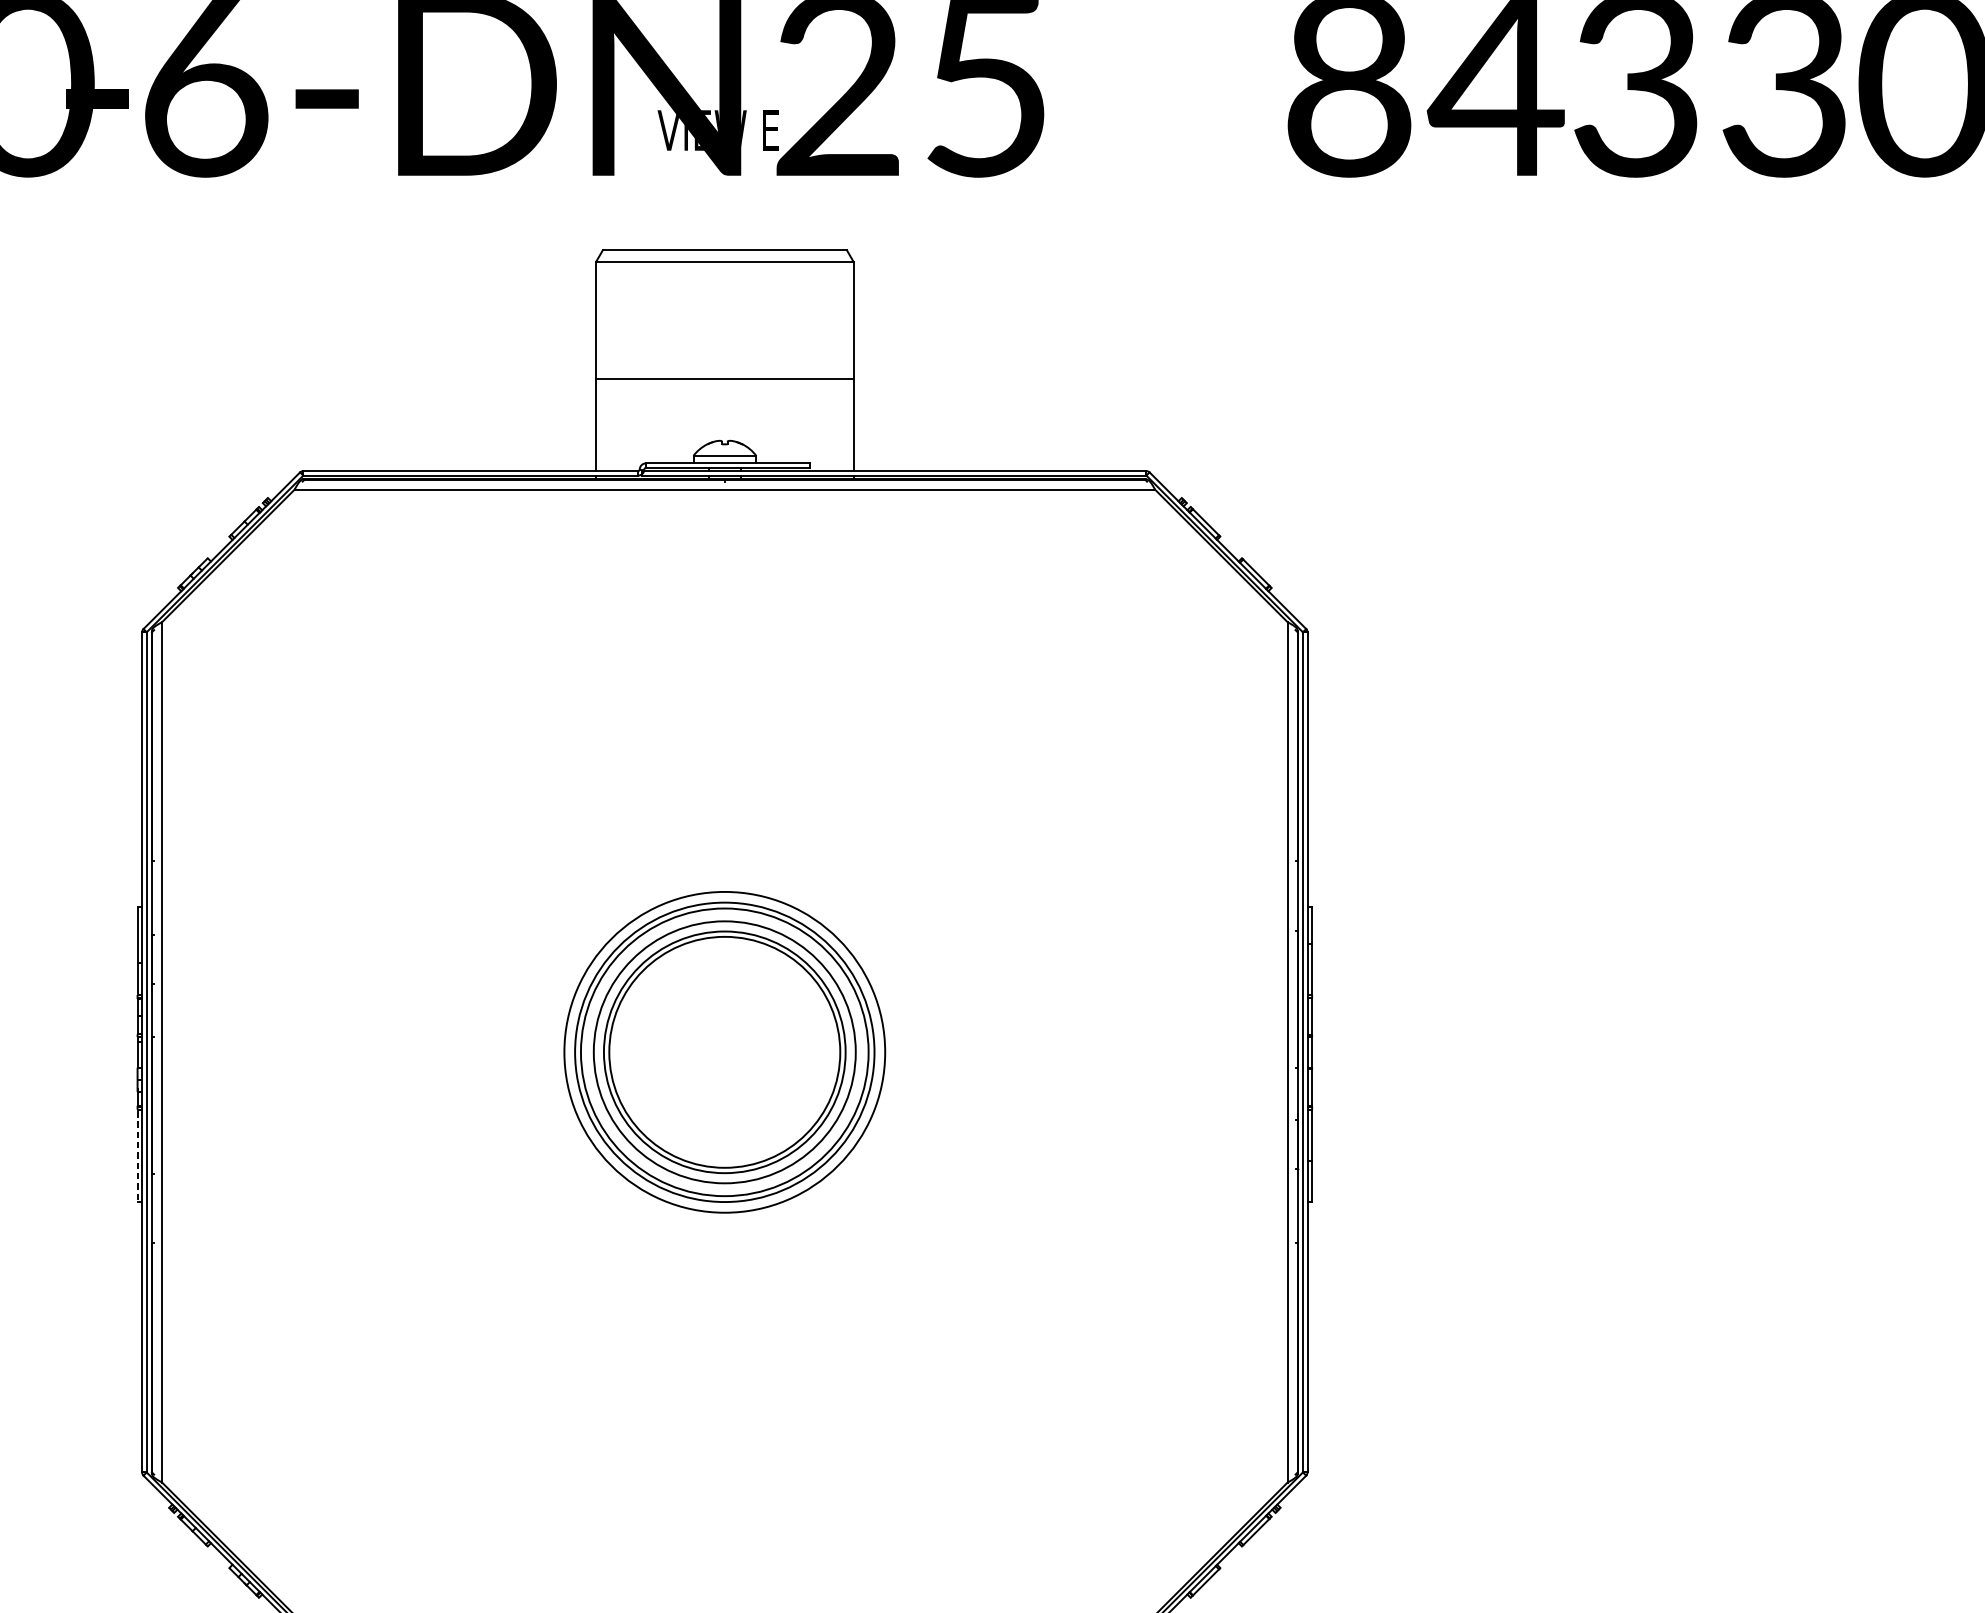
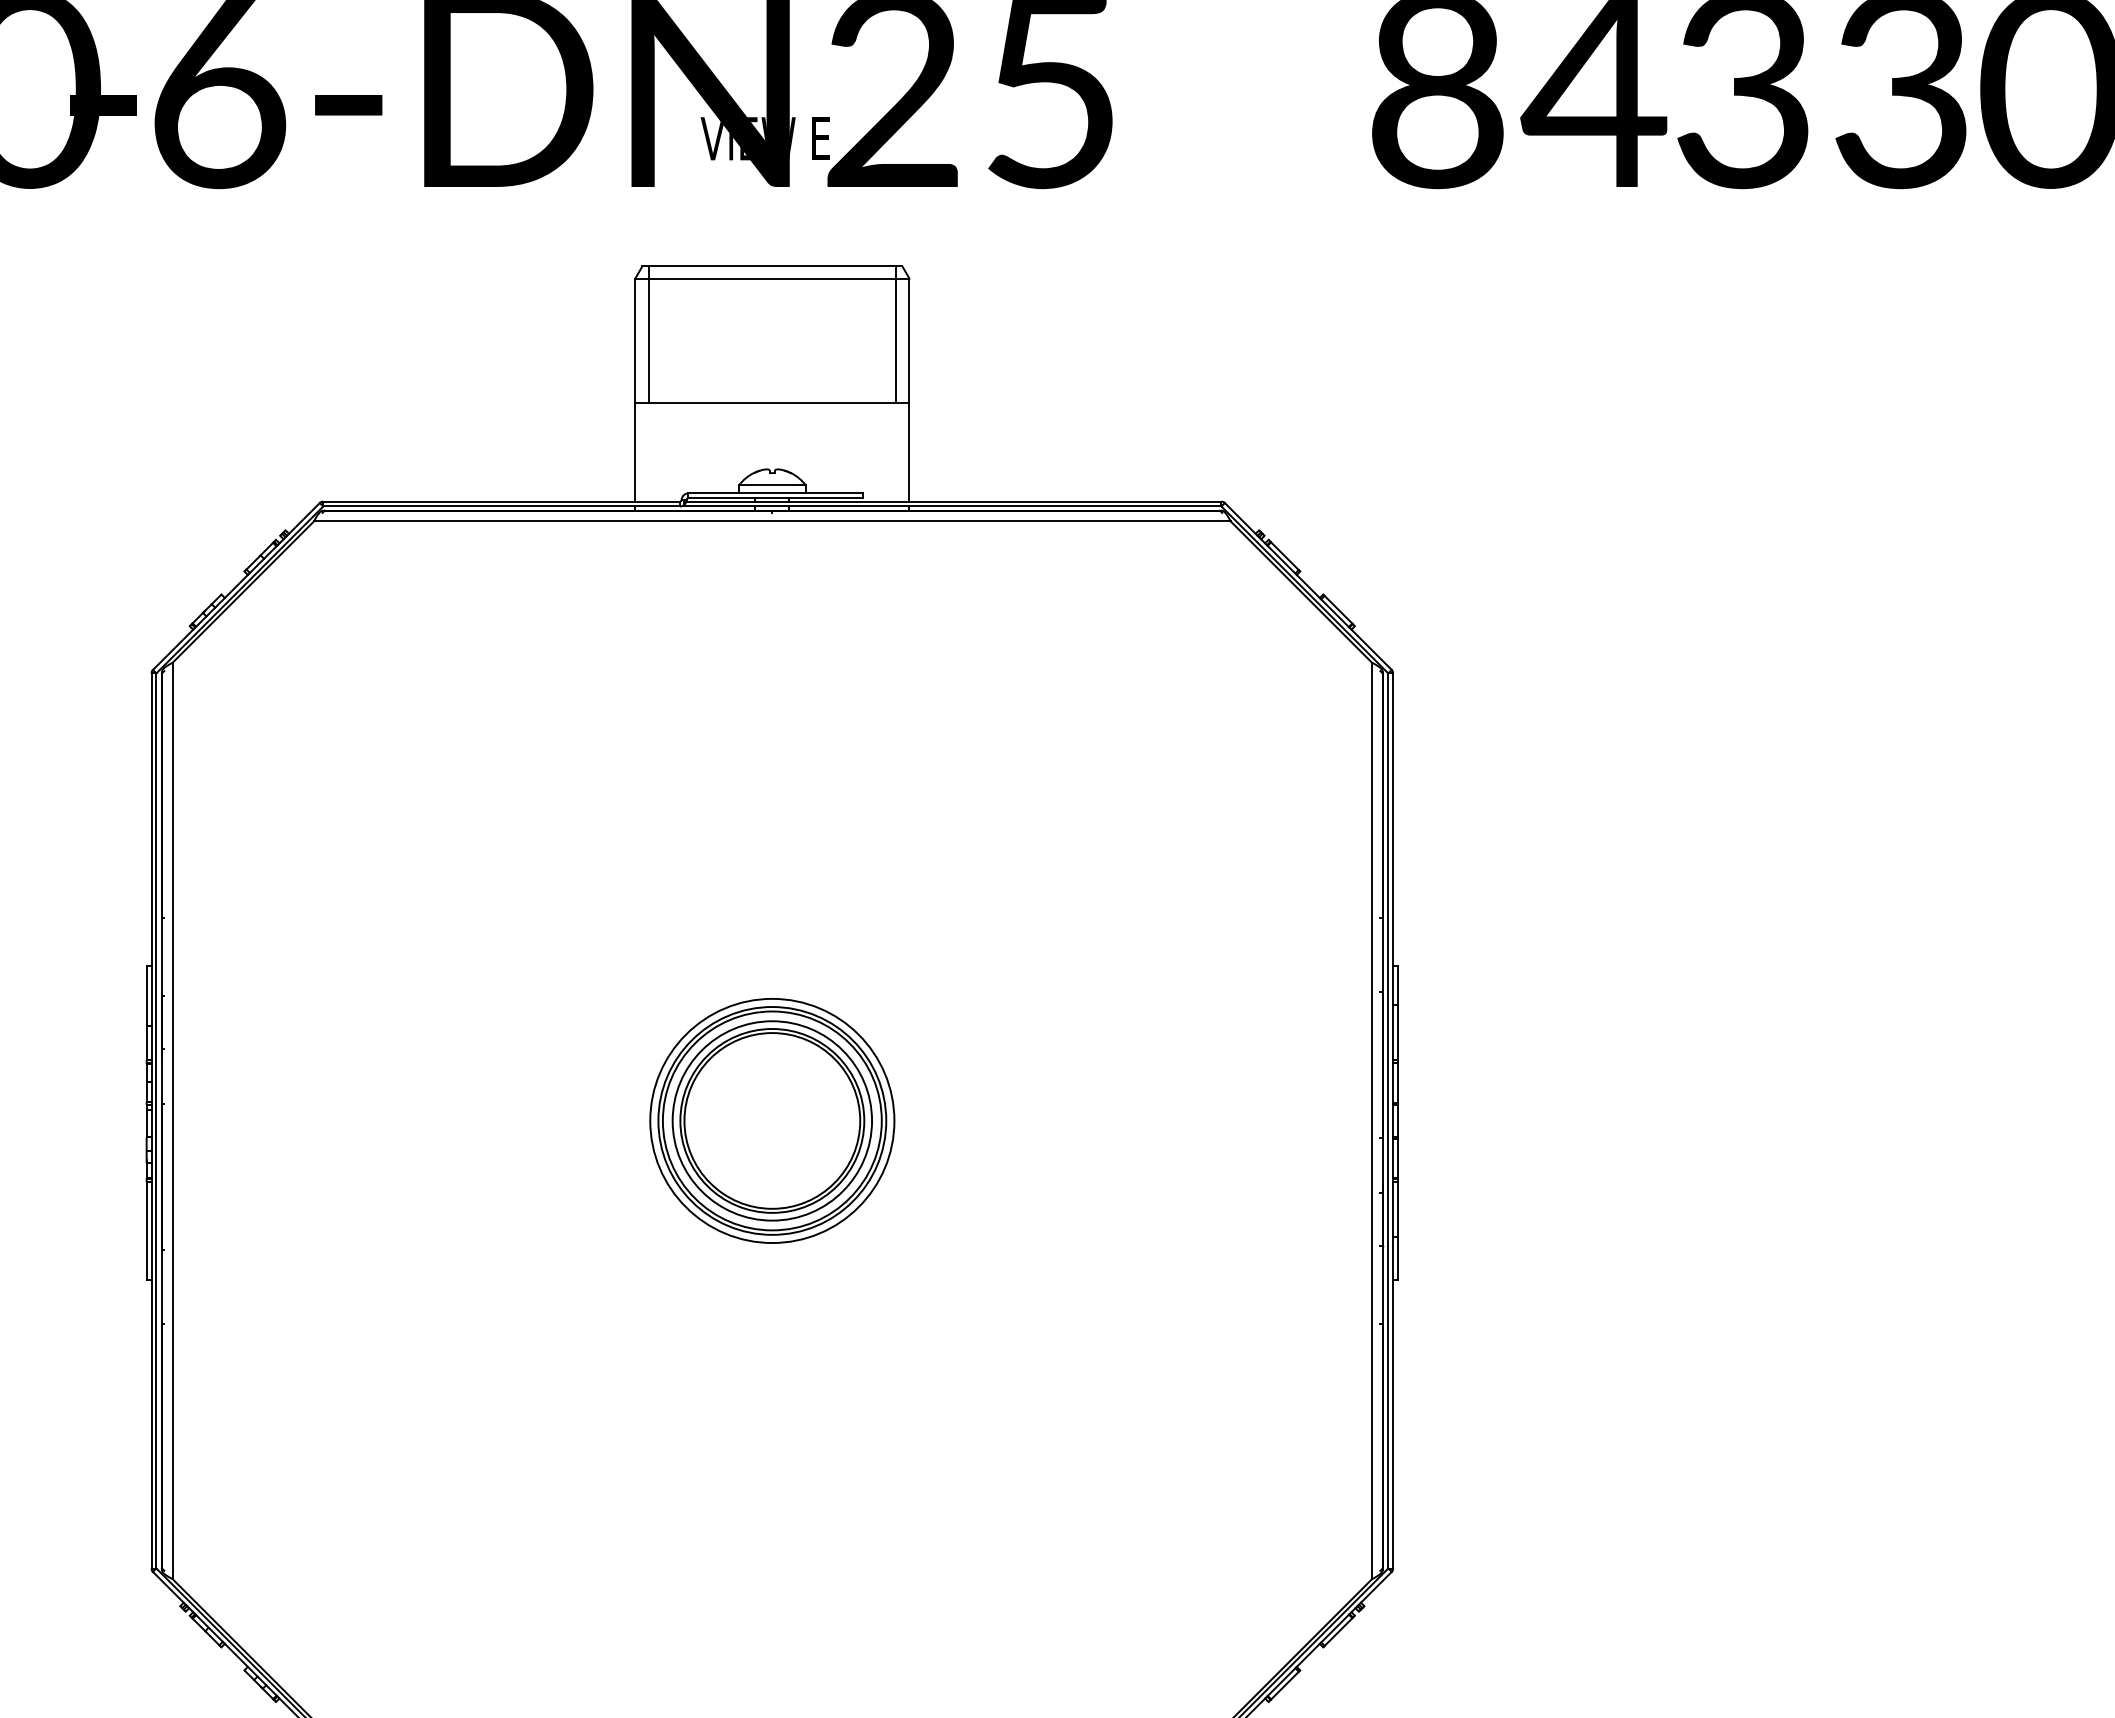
line: (609, 314) -> (649, 334), added
line: (840, 314) -> (895, 334), added
part: (724, 1051) -> (772, 1120), size x0.71
line: (137, 1157) -> (146, 1232), dashed -> solid

